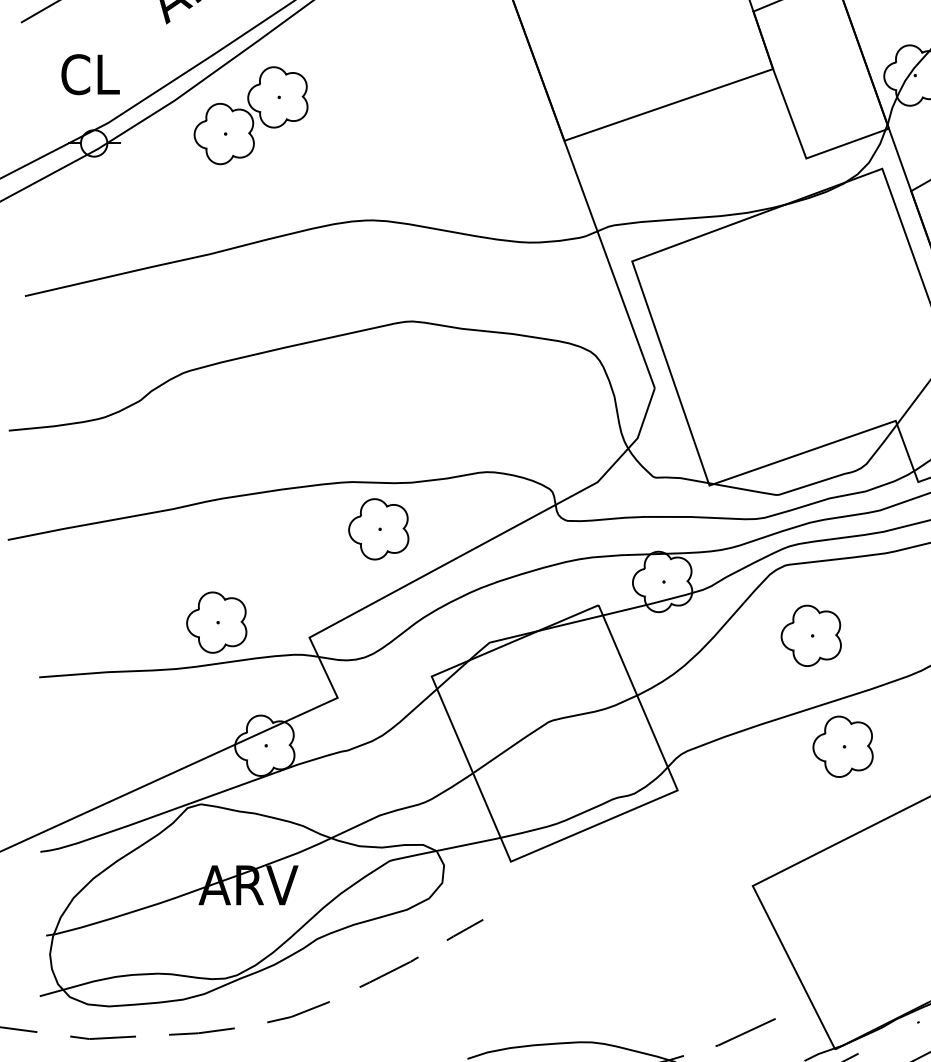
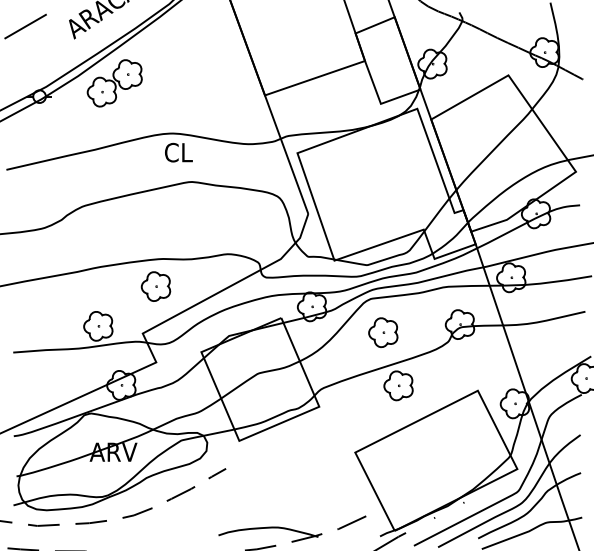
text: (89, 74) -> (178, 152), moved
part: (377, 529) -> (155, 286), moved

